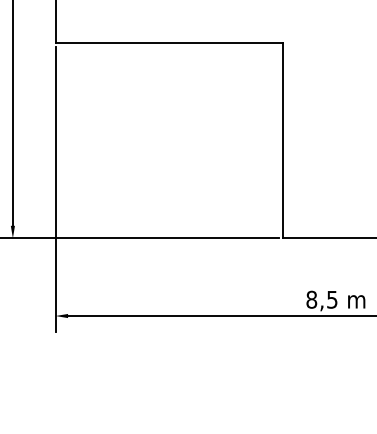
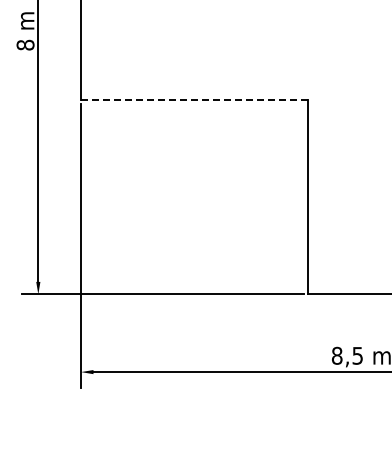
line: (169, 43) -> (194, 99), solid -> dashed

